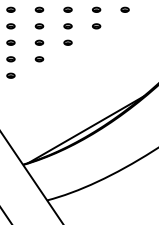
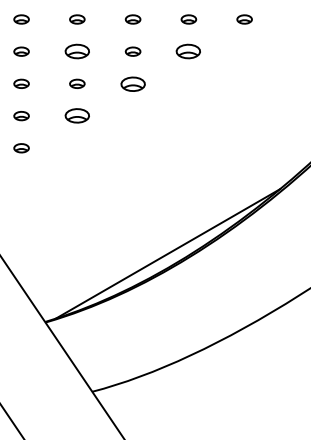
part: (39, 26) -> (77, 51), size x1.6
part: (96, 26) -> (188, 51), size x1.6
part: (67, 42) -> (132, 83), size x1.6
part: (39, 59) -> (77, 116), size x1.6

